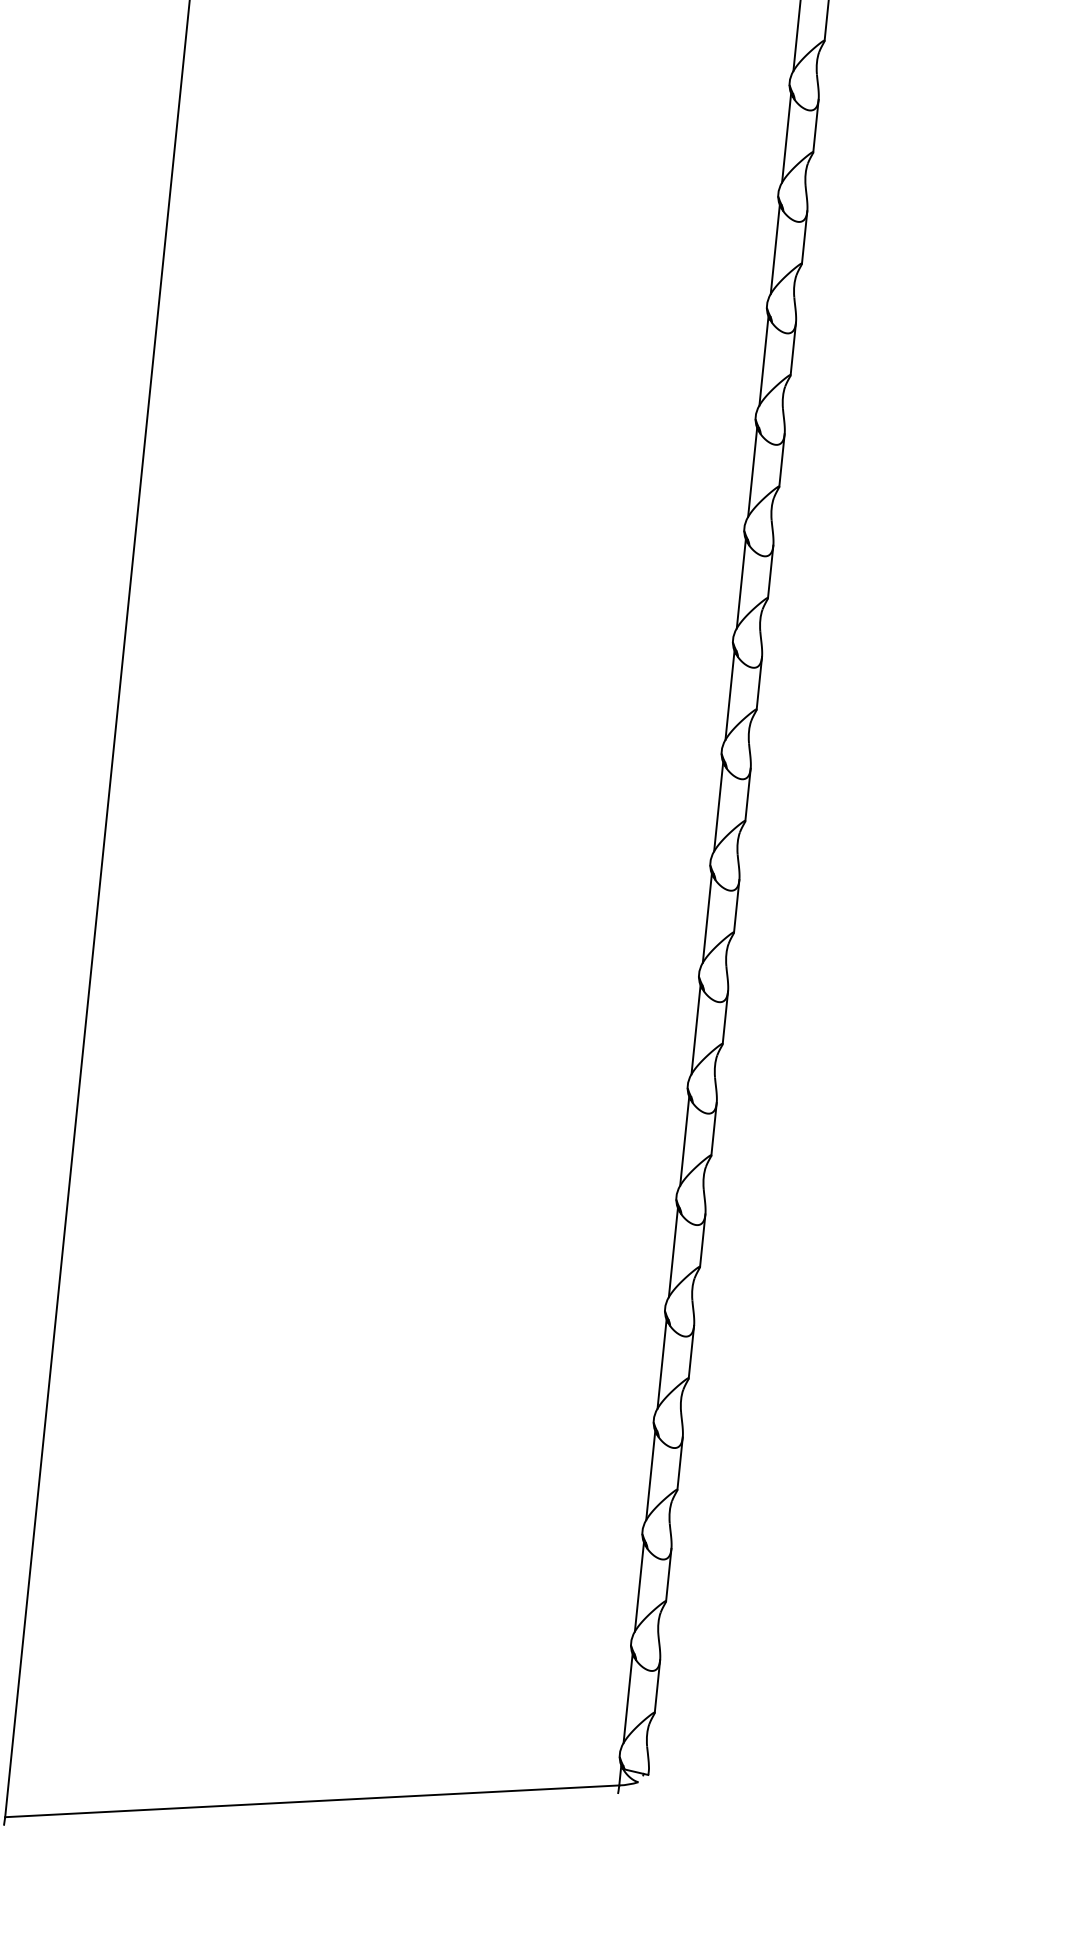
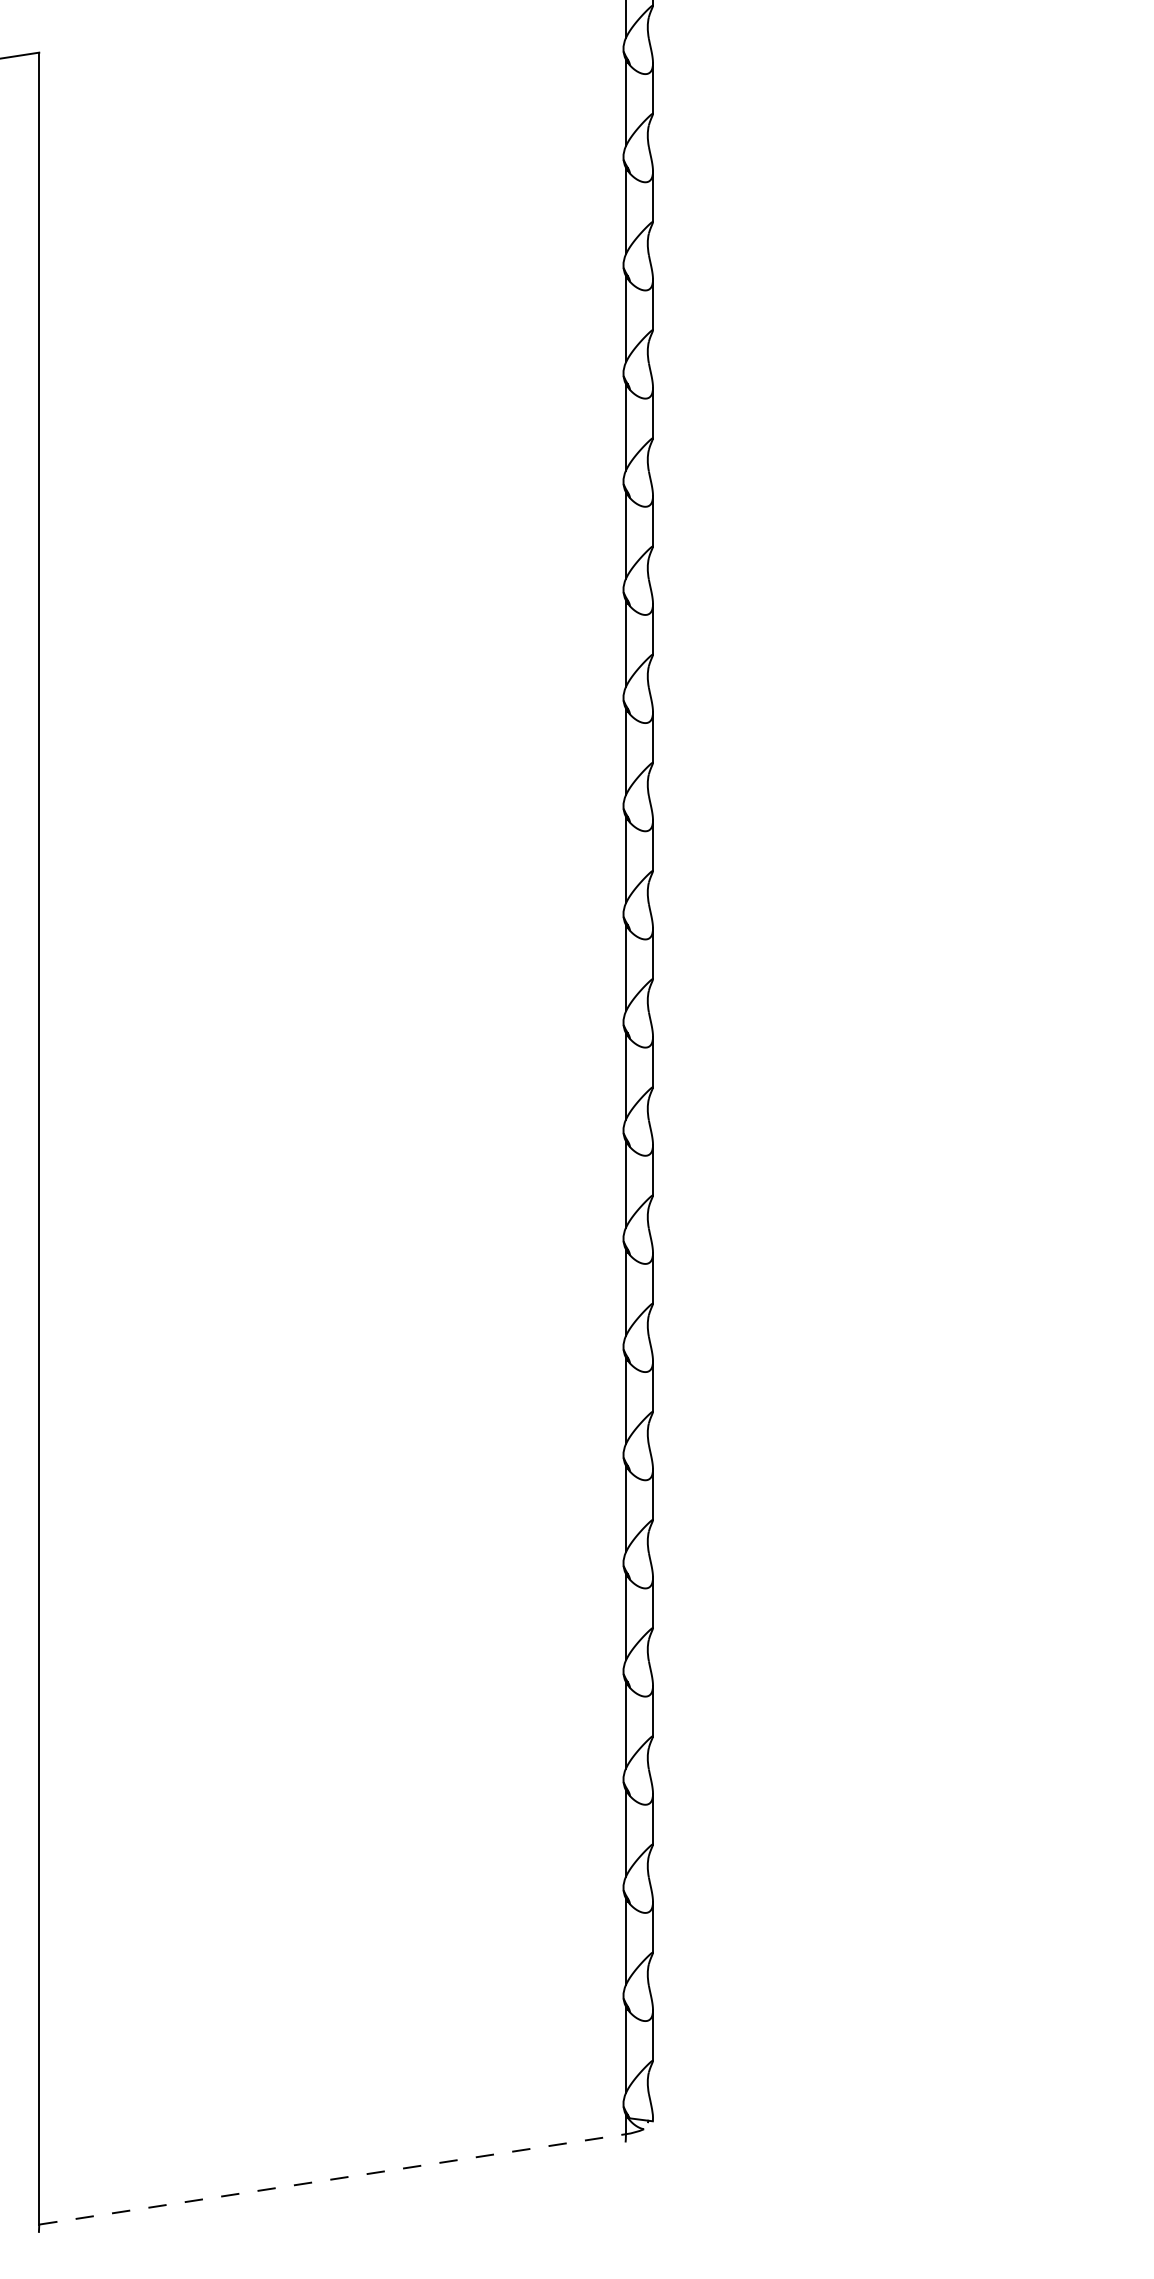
line: (312, 1801) -> (332, 2179), solid -> dashed

